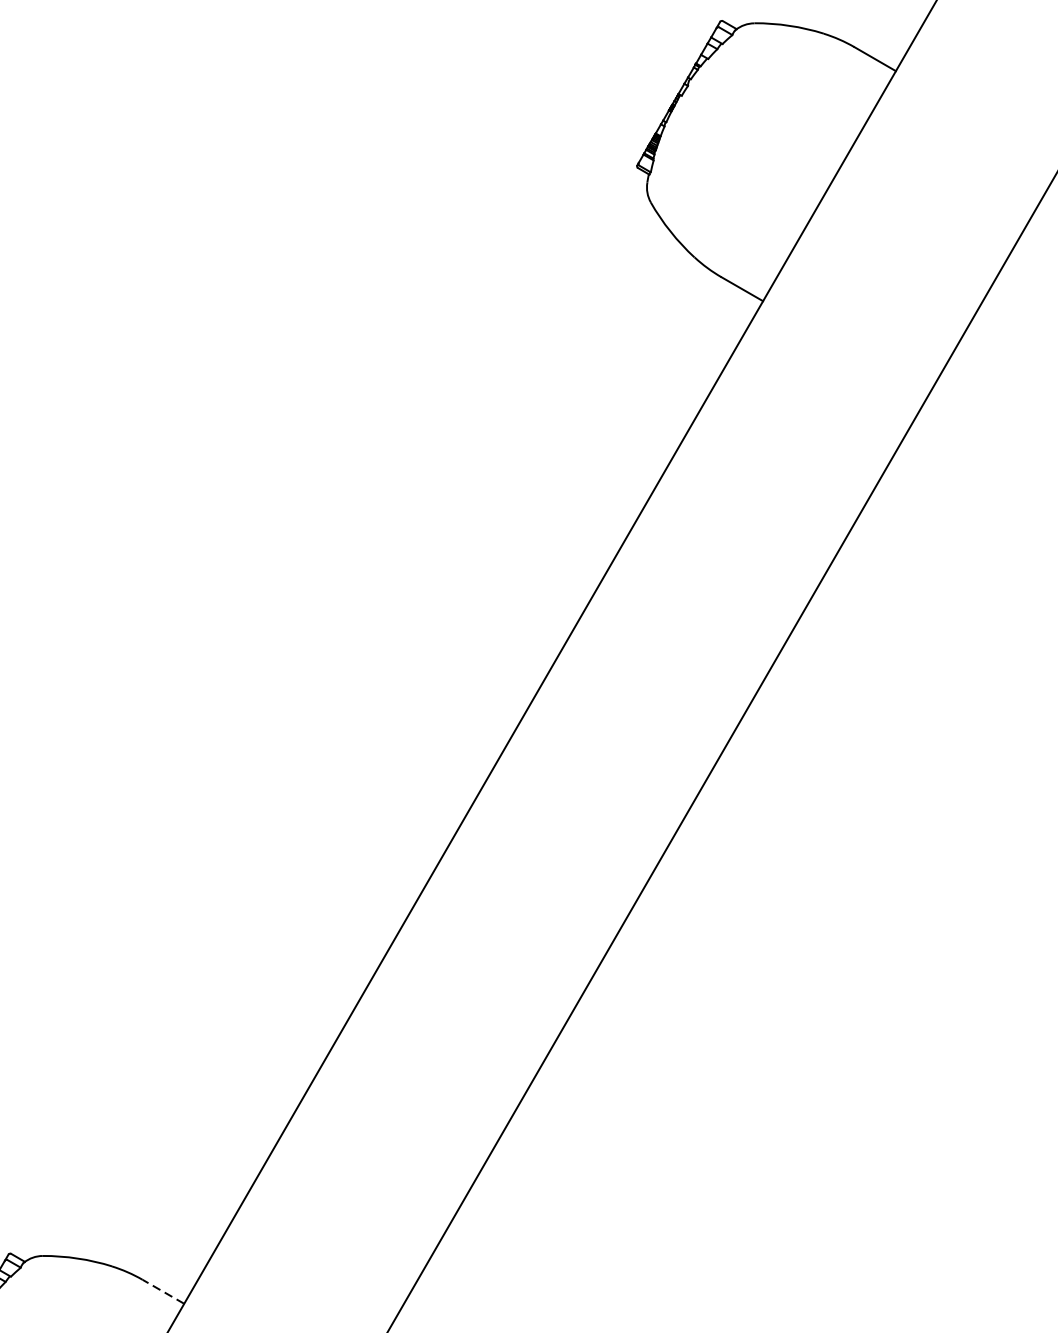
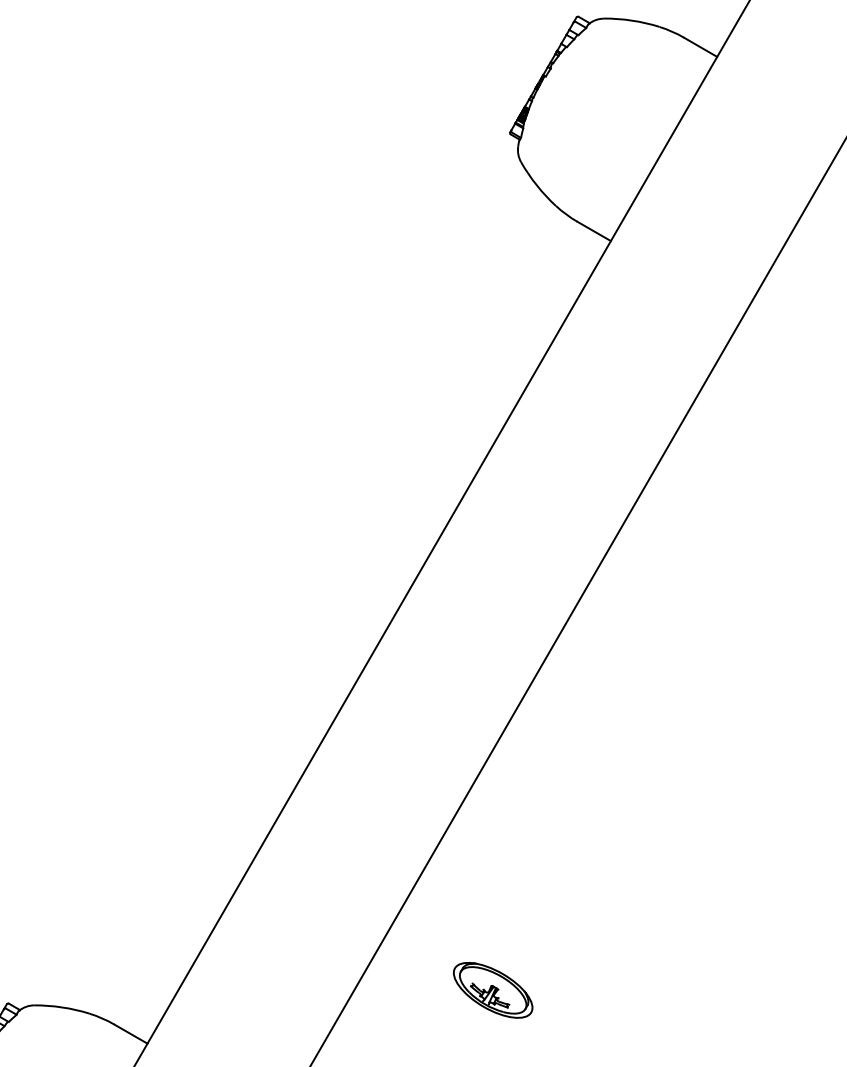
part: (616, 1237) -> (493, 990), added
line: (162, 1291) -> (130, 1033), dashed -> solid

